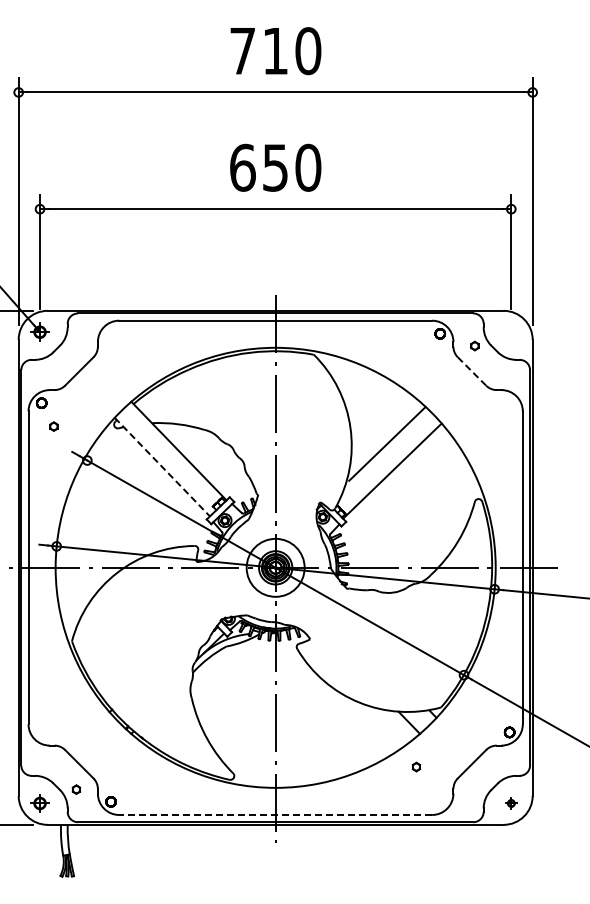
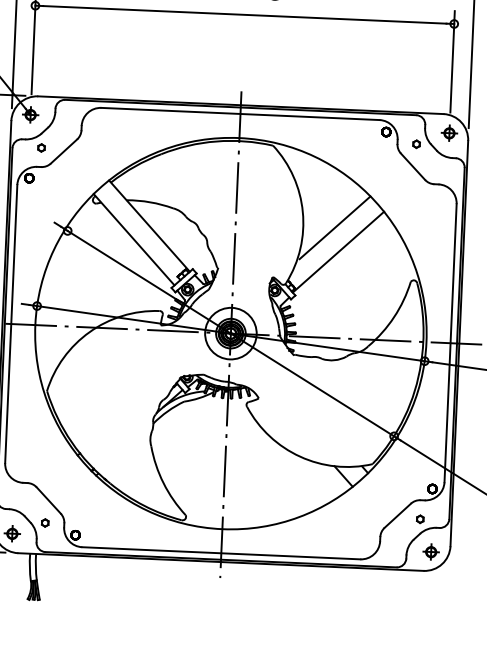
part: (511, 331) -> (449, 132), added
line: (472, 371) -> (413, 166), dashed -> solid
part: (53, 426) -> (41, 147), moved
line: (162, 467) -> (134, 240), dashed -> solid
part: (416, 766) -> (420, 518), moved
part: (511, 803) -> (431, 552), size x1.67
line: (275, 814) -> (221, 552), dashed -> solid

